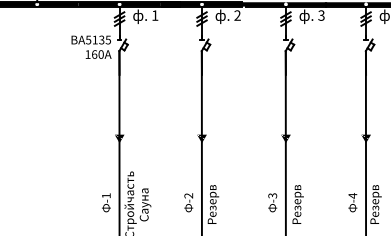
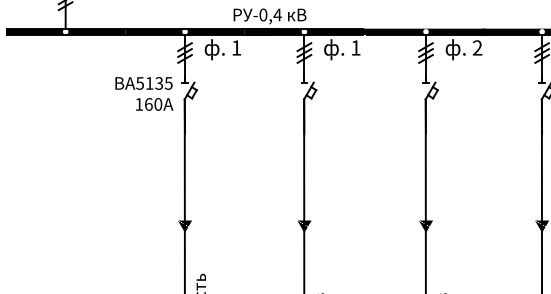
text: (237, 15) -> (355, 47), 2 -> 1
text: (321, 15) -> (477, 47), 3 -> 2

